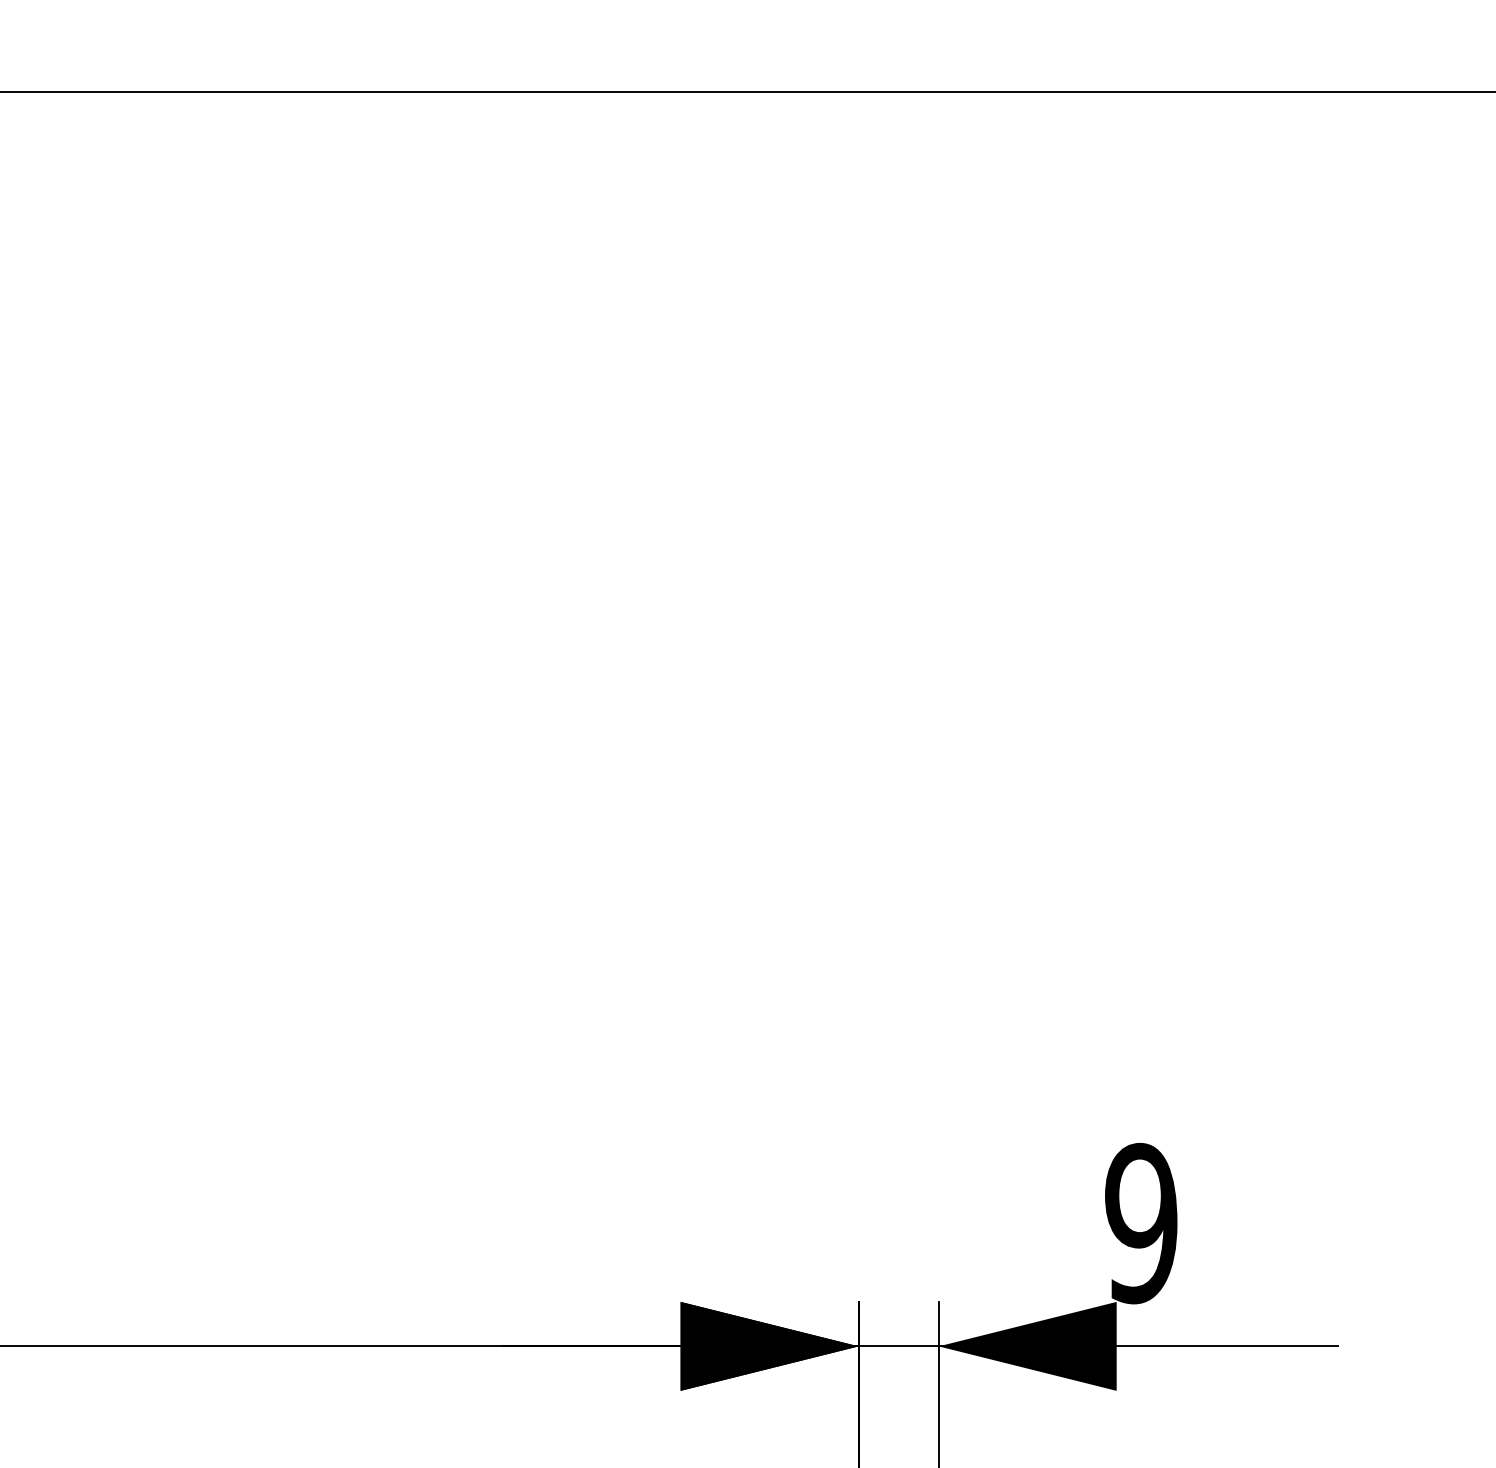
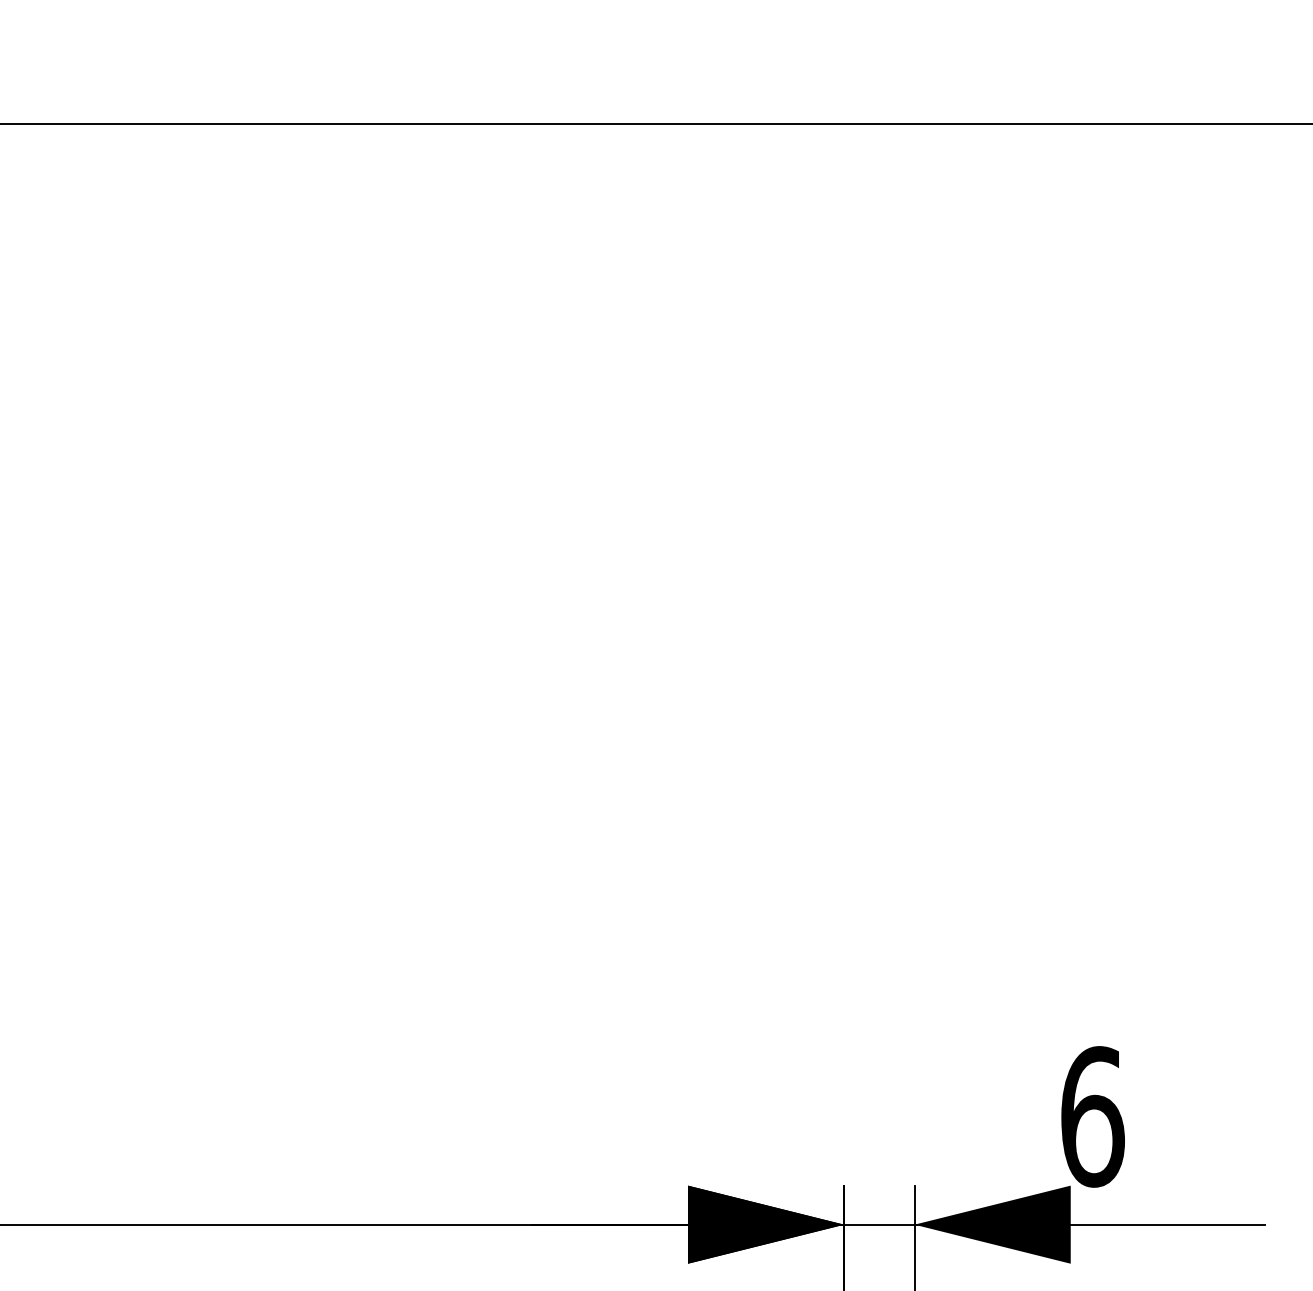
text: (1141, 1223) -> (1092, 1116), 9 -> 6

